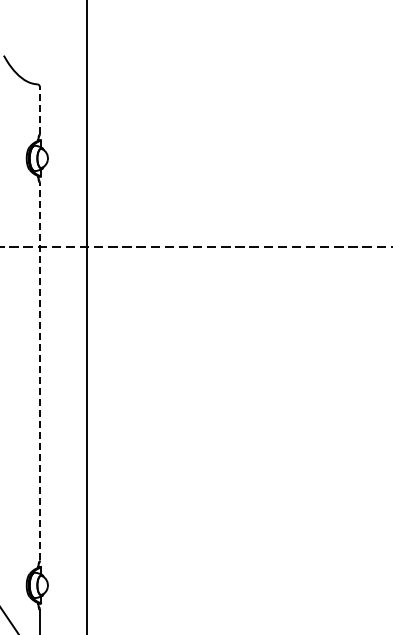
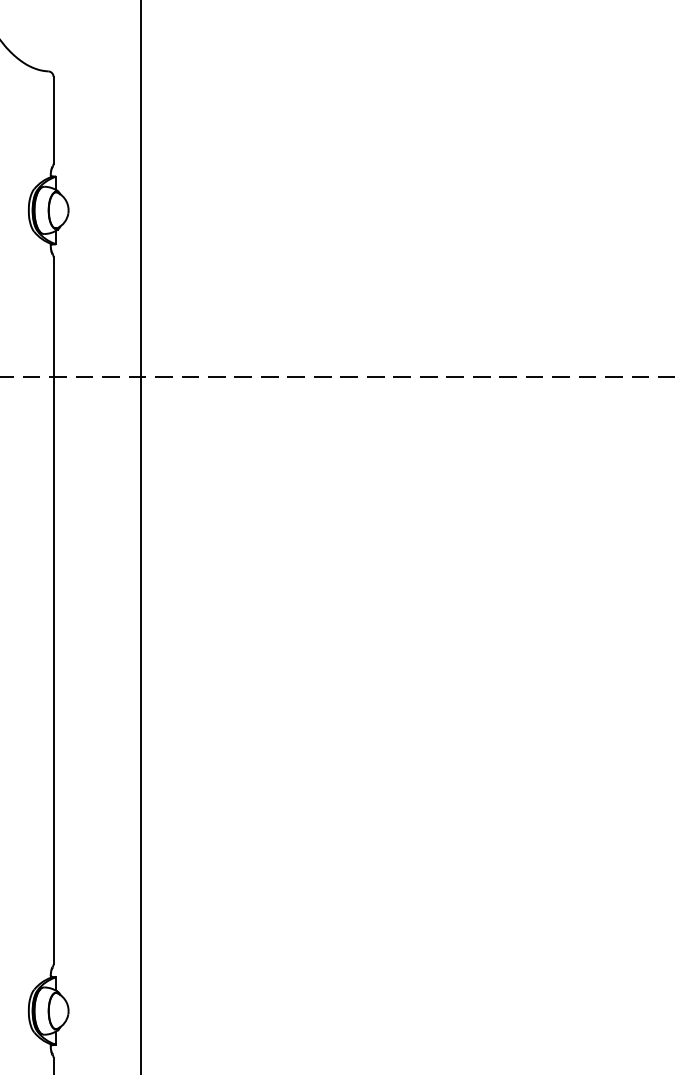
line: (39, 109) -> (52, 118), dashed -> solid
line: (39, 371) -> (52, 609), dashed -> solid

